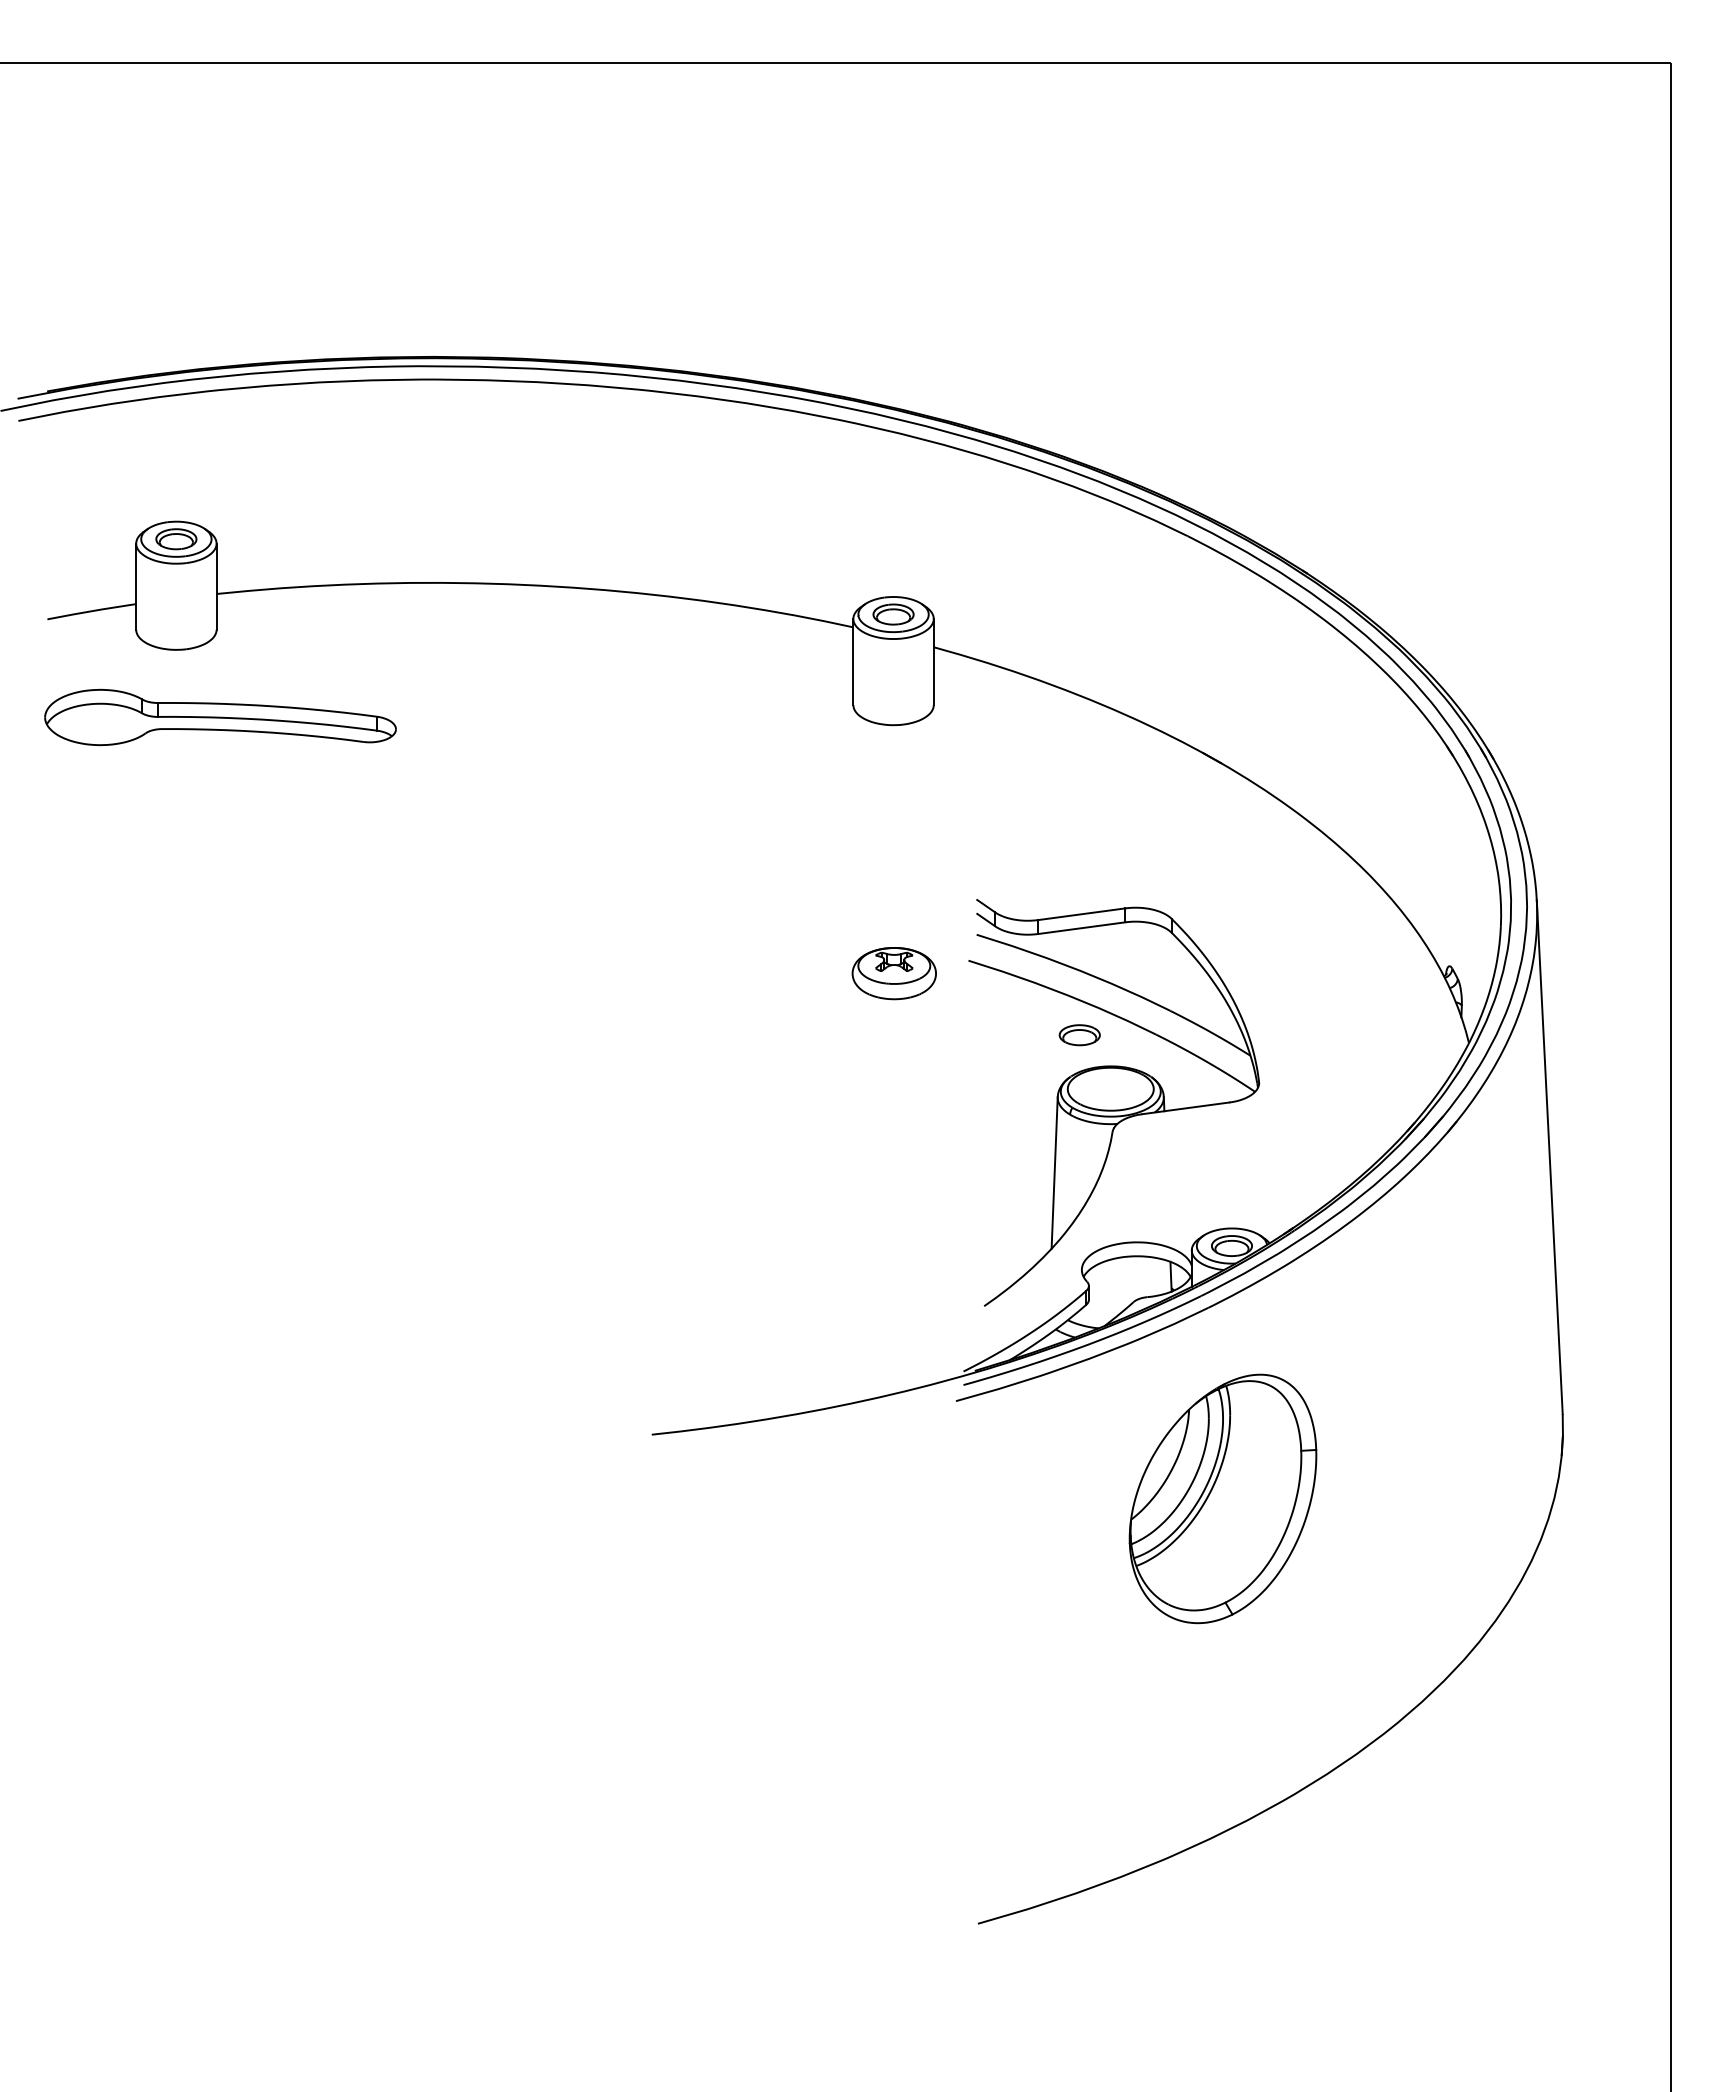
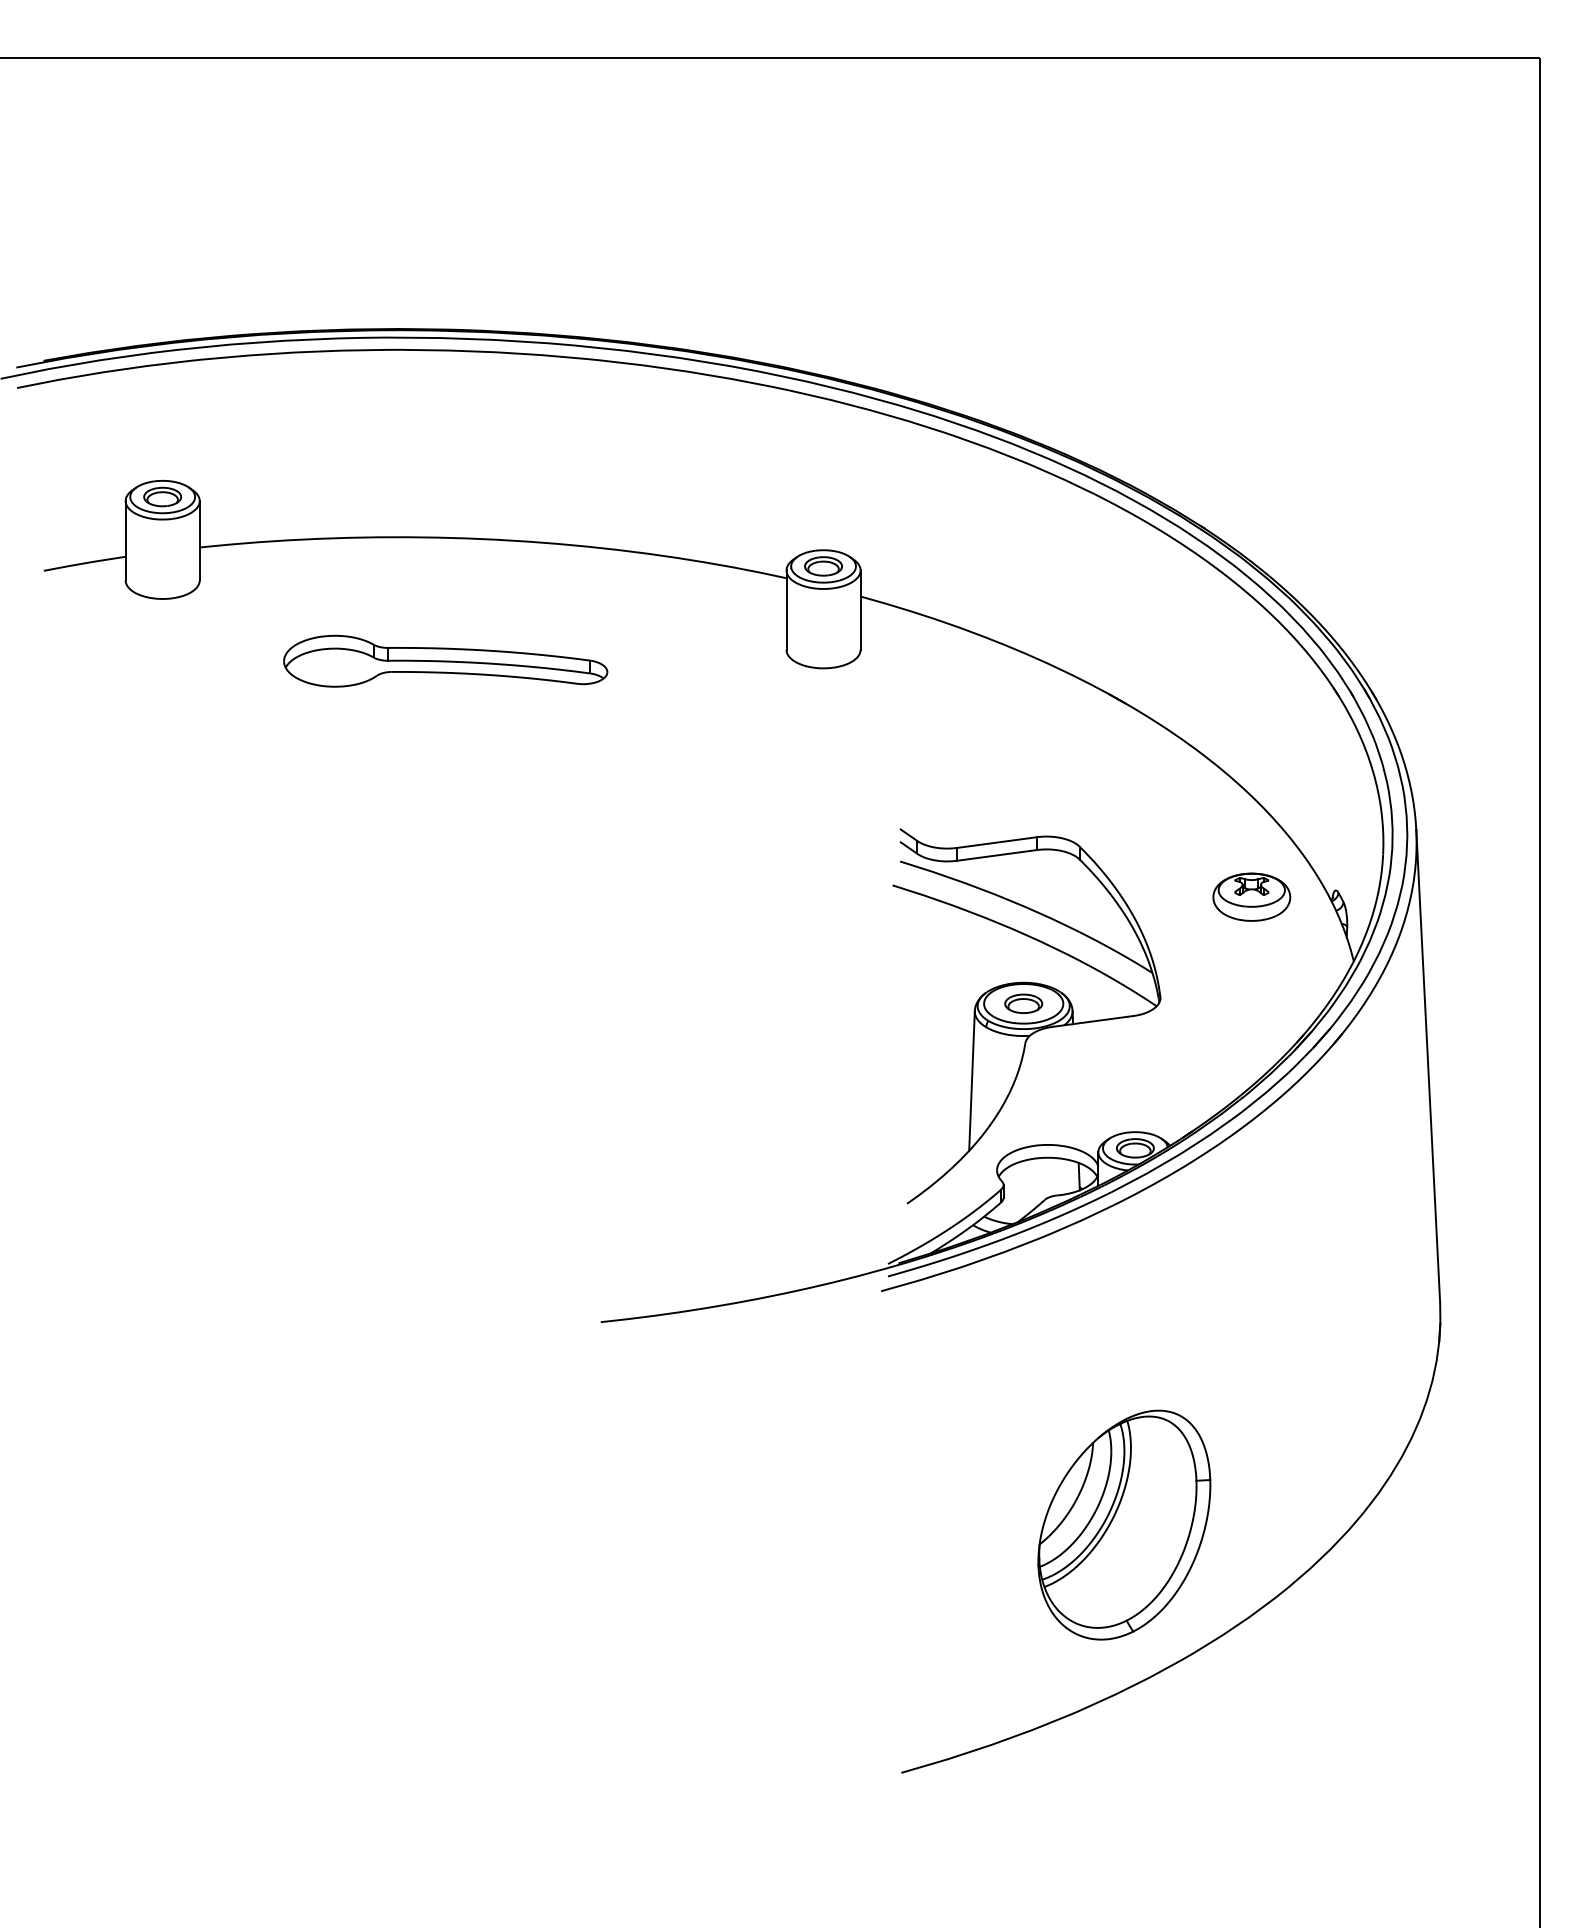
part: (220, 717) -> (445, 661), moved
part: (893, 973) -> (1251, 897), moved
part: (1079, 1035) -> (1023, 1004), moved
part: (1222, 1498) -> (1123, 1524), moved

